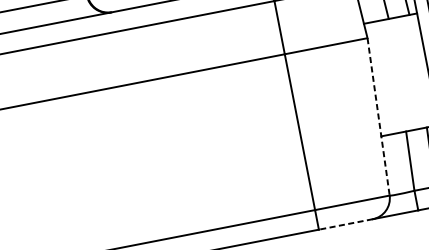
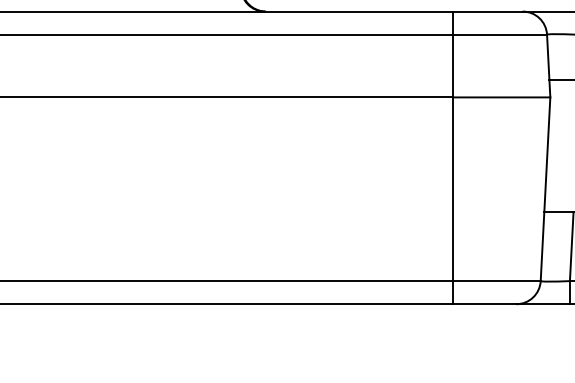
line: (378, 117) -> (545, 189), dashed -> solid
line: (345, 224) -> (484, 304), dashed -> solid

